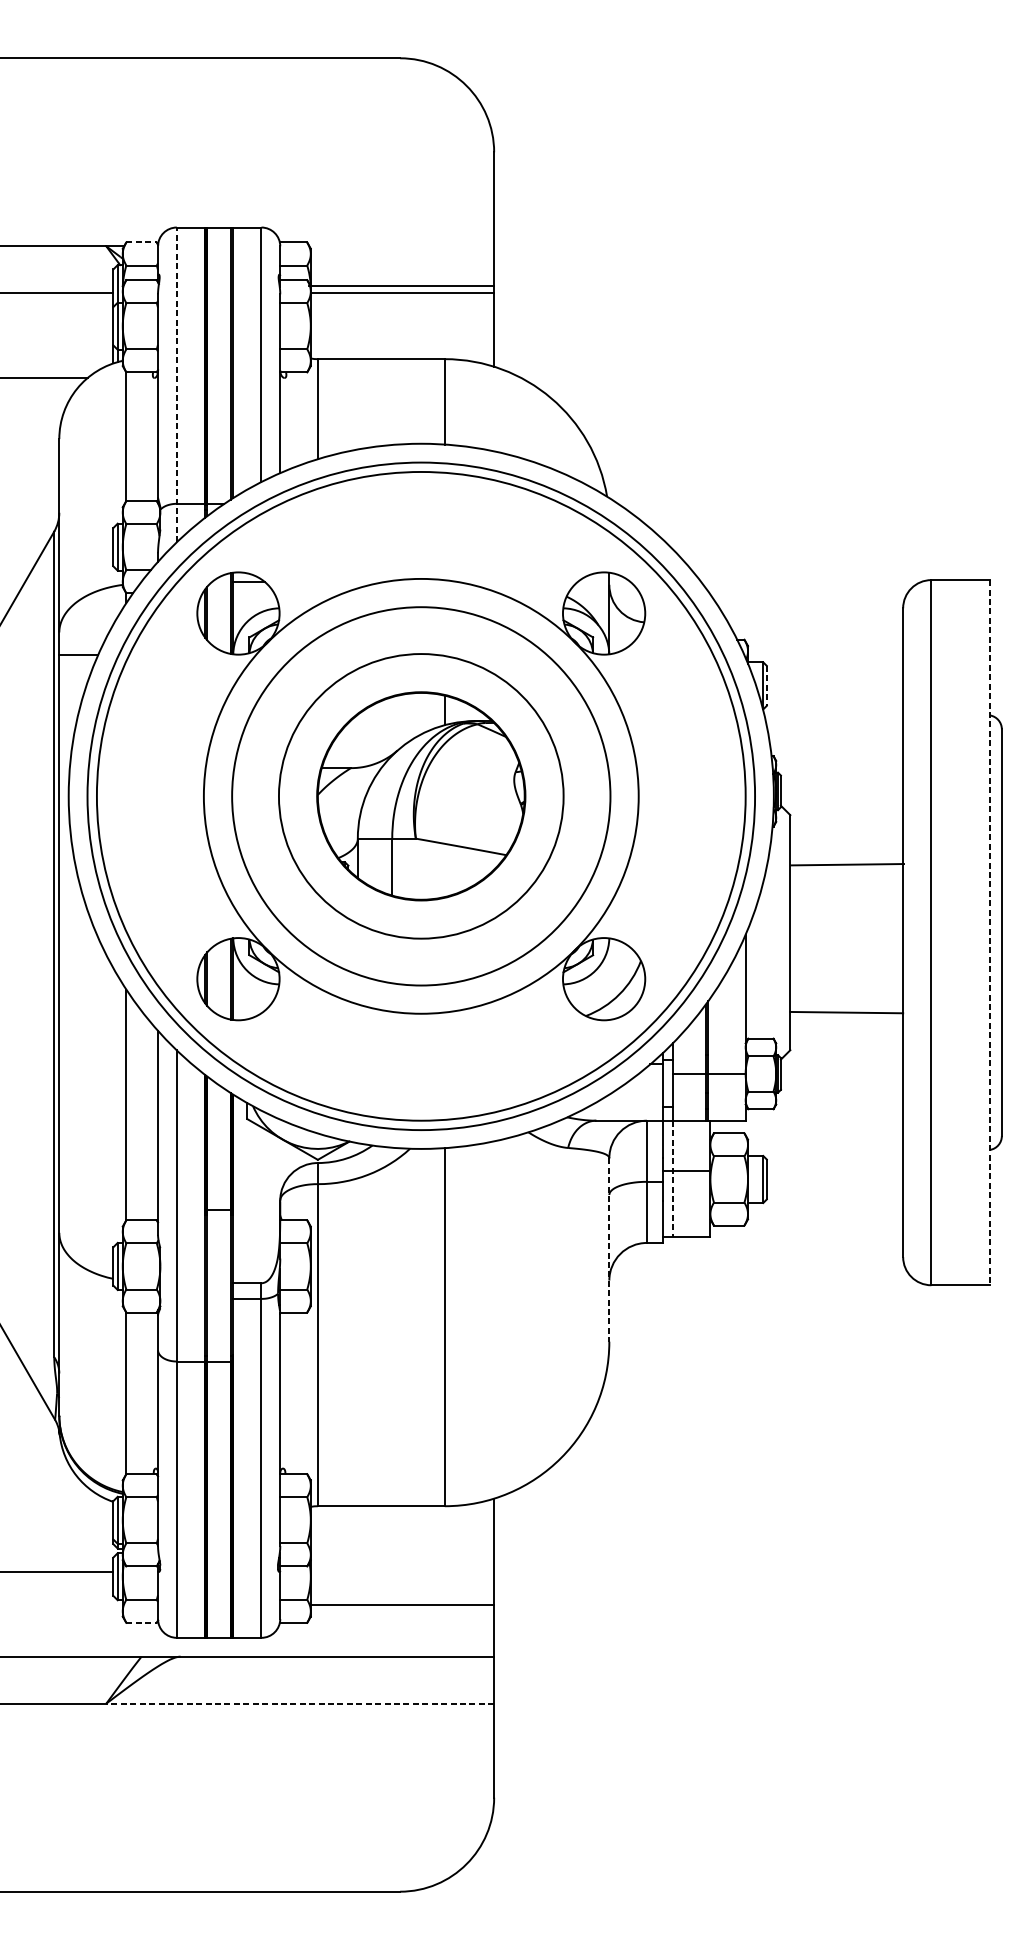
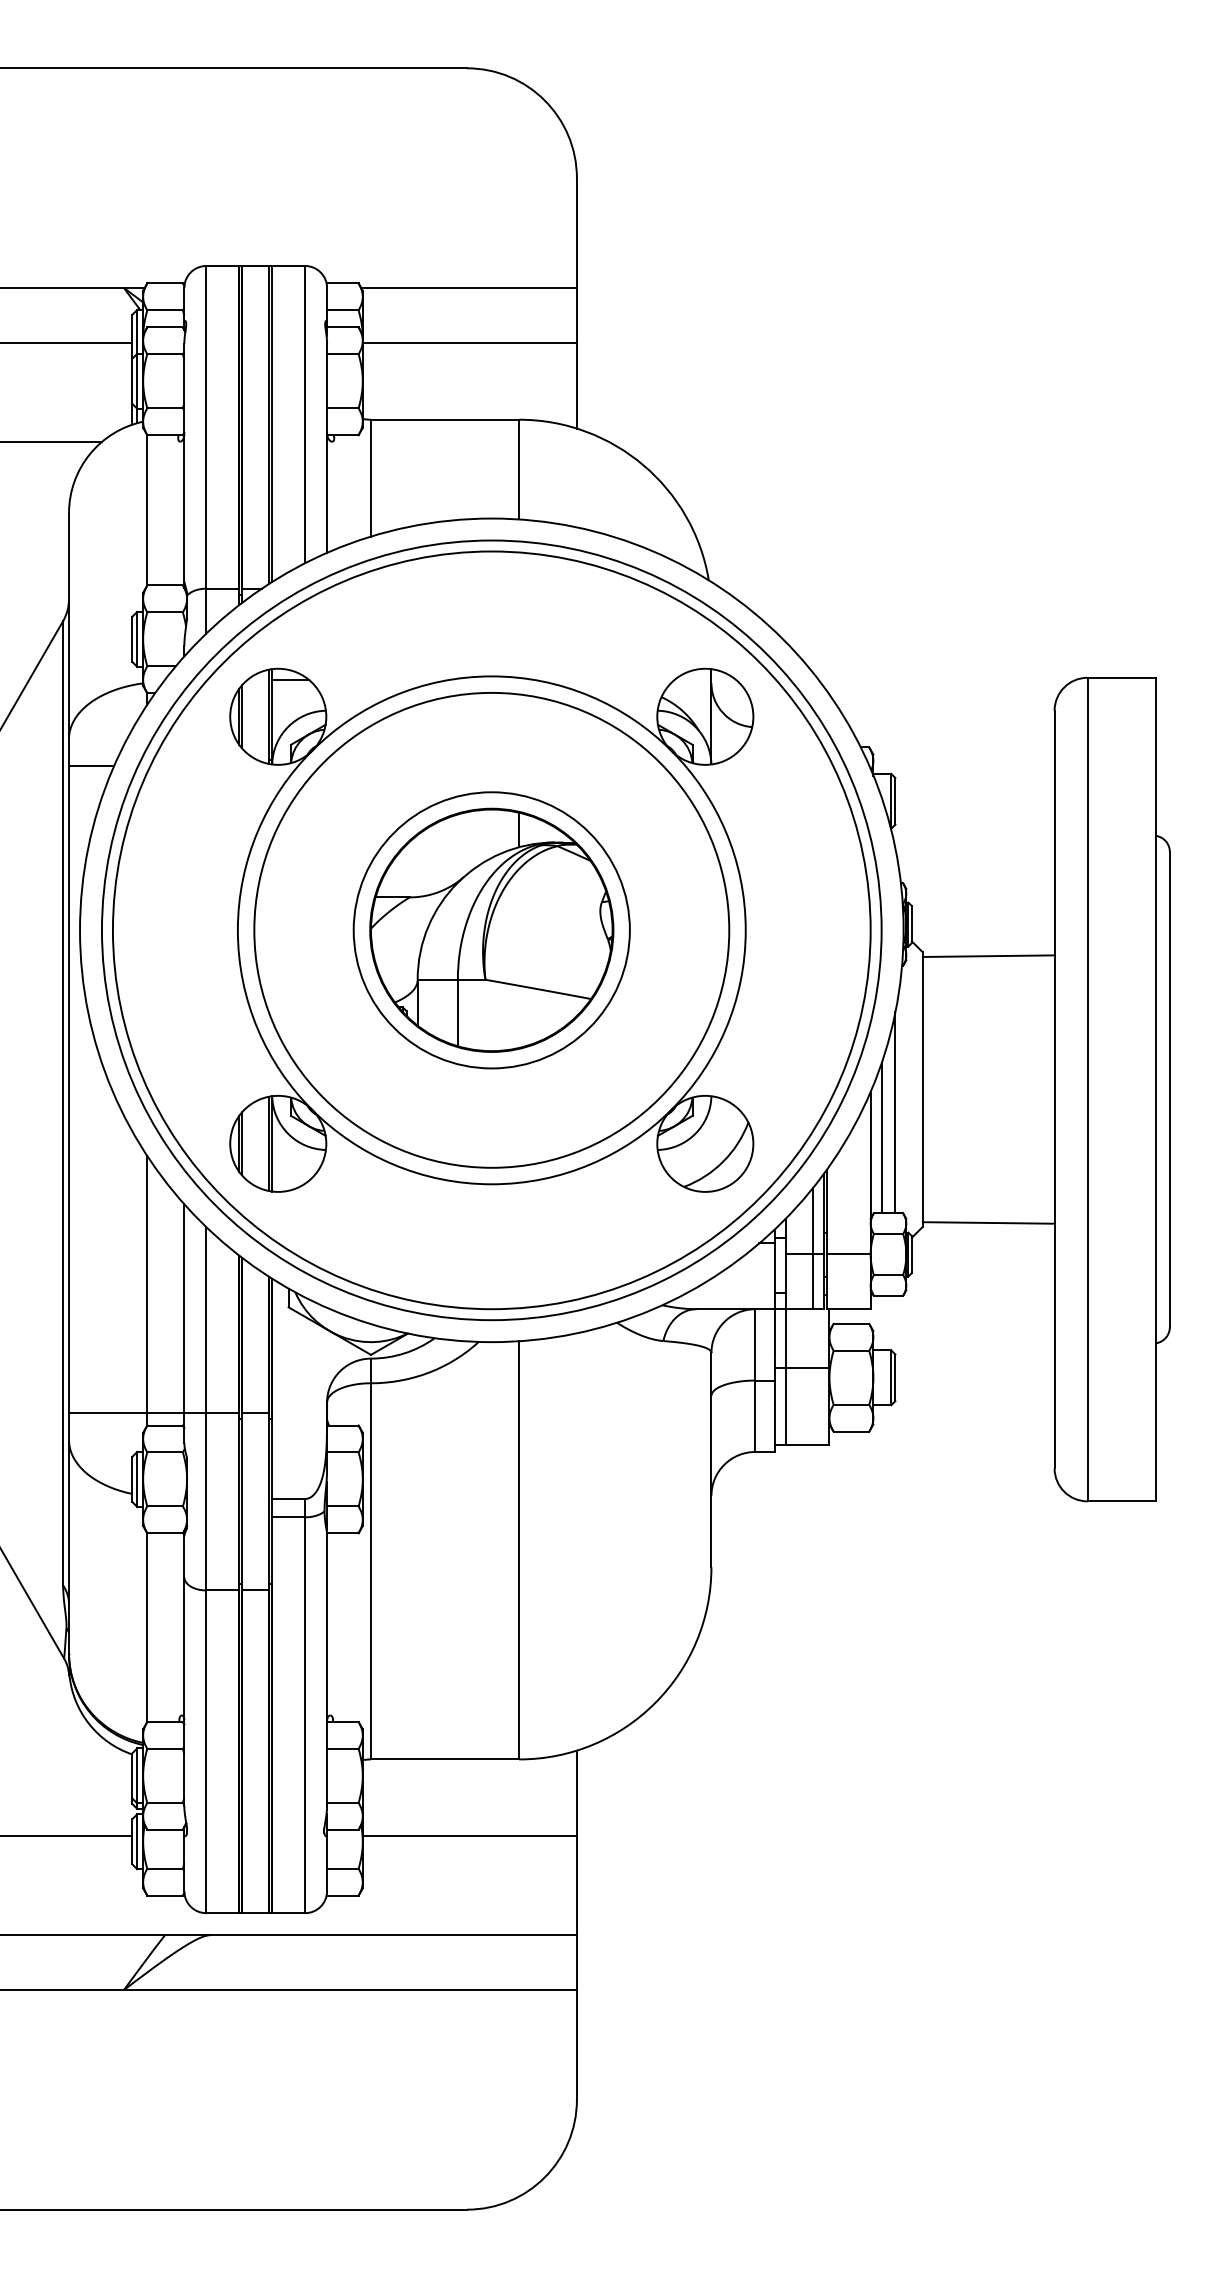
line: (141, 242) -> (165, 283), dashed -> solid
line: (401, 285) -> (468, 287), moved
line: (177, 384) -> (206, 449), dashed -> solid
line: (766, 686) -> (895, 801), dashed -> solid
circle: (421, 795) -> (491, 929), size x1.43
circle: (421, 796) -> (491, 930), size x0.62
line: (847, 864) -> (988, 955), moved
line: (990, 932) -> (1156, 1089), dashed -> solid
line: (766, 952) -> (895, 1112), added
line: (754, 974) -> (881, 1138), added
line: (846, 1012) -> (988, 1222), moved
line: (696, 1068) -> (813, 1248), added
line: (672, 1179) -> (785, 1377), dashed -> solid
line: (132, 1210) -> (154, 1413), added
line: (609, 1250) -> (711, 1460), dashed -> solid
line: (402, 1604) -> (469, 1836), moved
line: (141, 1622) -> (165, 1895), dashed -> solid
line: (299, 1704) -> (349, 1990), dashed -> solid

